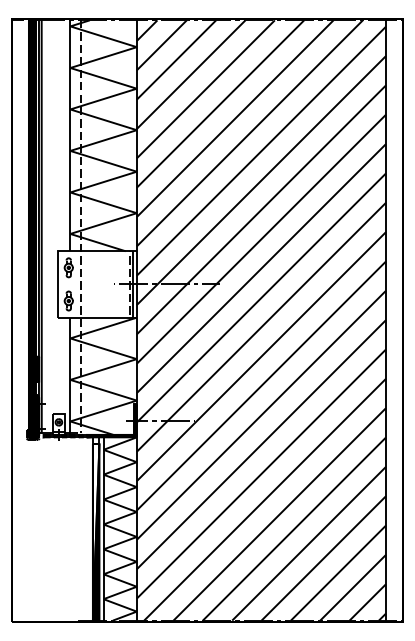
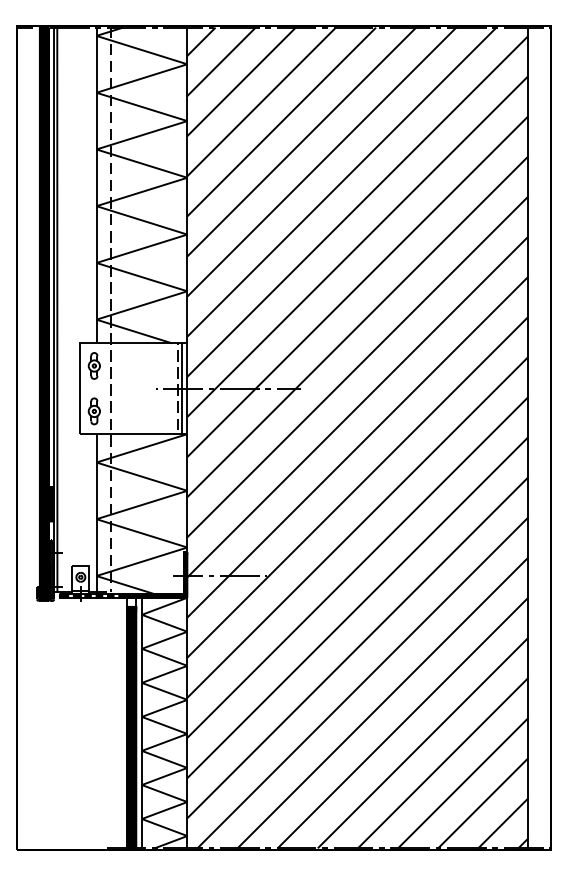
fill: (95, 532) -> (131, 727), added

